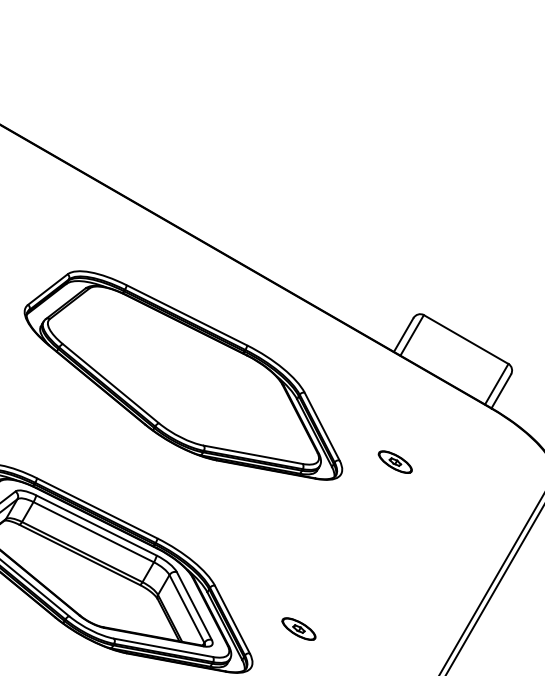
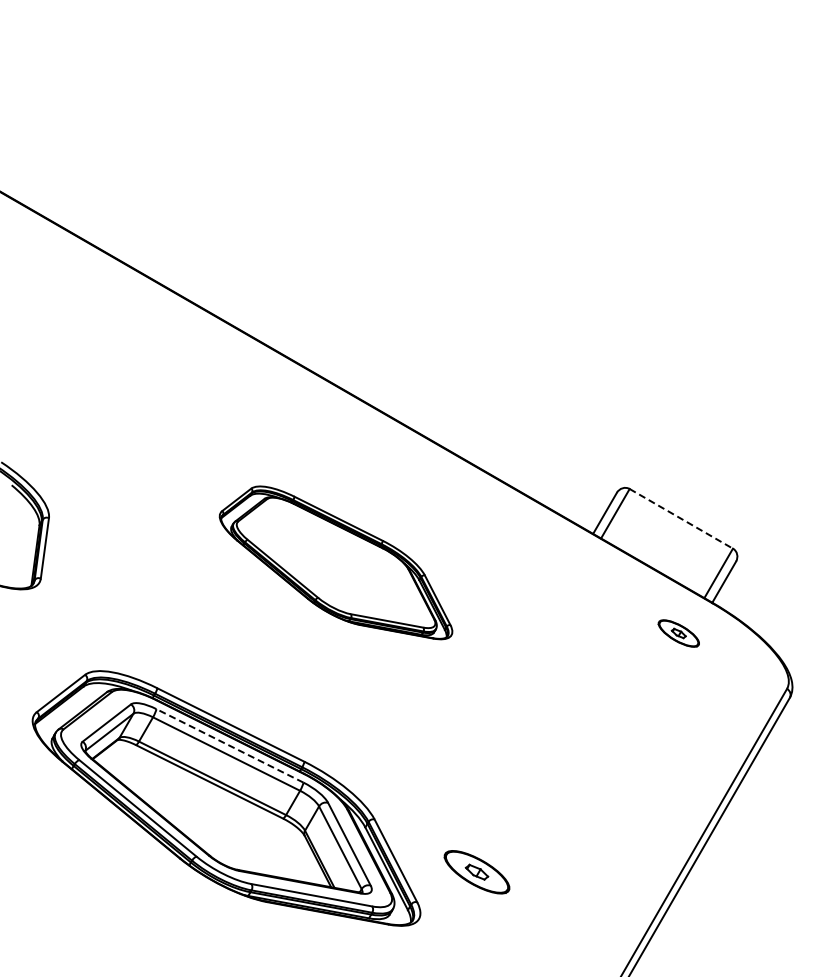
line: (466, 339) -> (681, 518), solid -> dashed
part: (182, 375) -> (335, 562), size x0.6
part: (395, 462) -> (678, 633), moved
line: (96, 525) -> (229, 745), solid -> dashed
part: (299, 629) -> (477, 872), size x1.6

